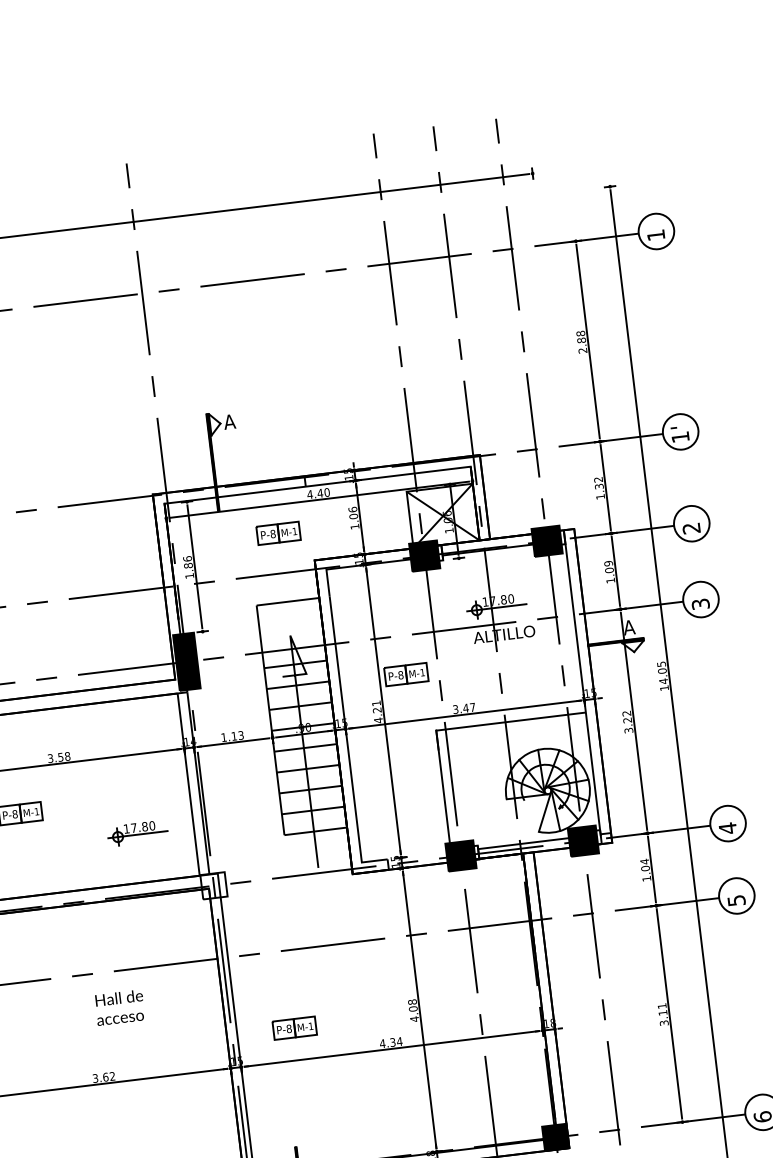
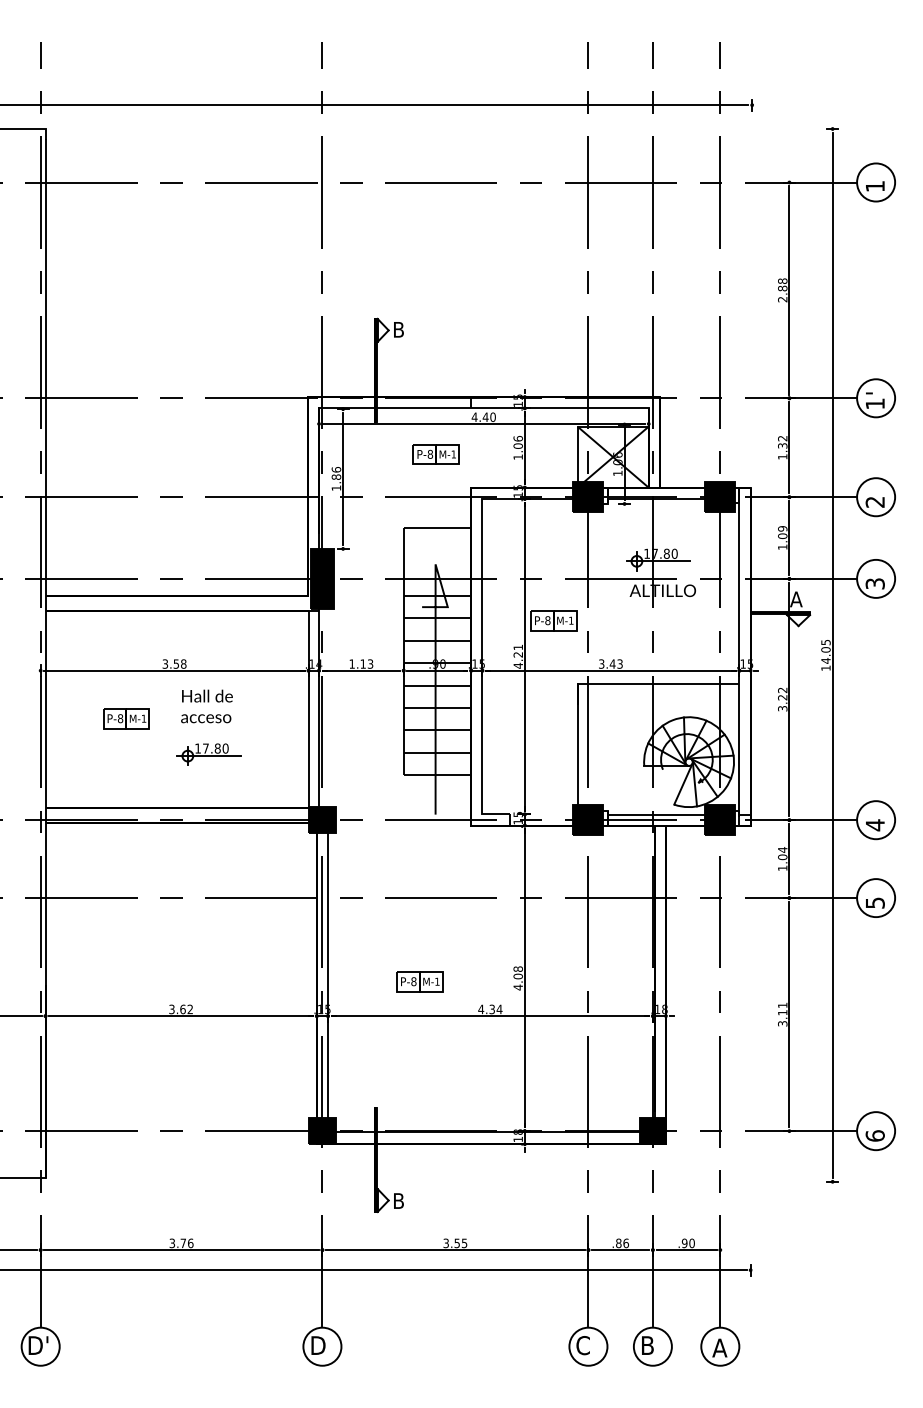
text: (229, 421) -> (398, 329), A -> B
text: (472, 706) -> (619, 663), 3.47 -> 3.43
part: (137, 833) -> (208, 754), moved
fill: (214, 886) -> (322, 820), added
text: (119, 1007) -> (206, 706), moved
part: (294, 1028) -> (419, 981), moved

